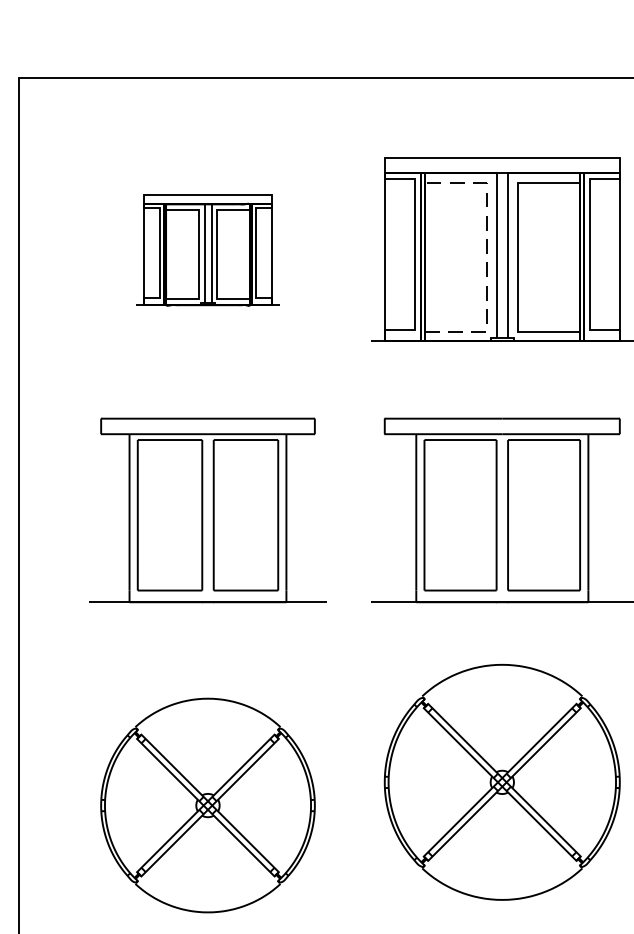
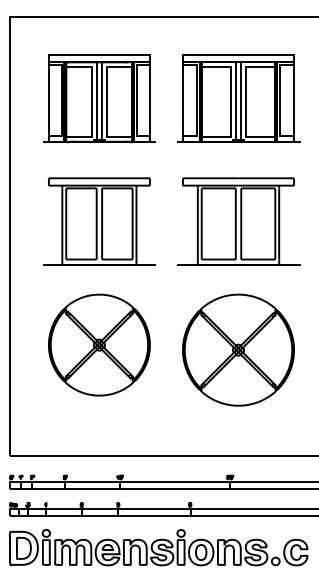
part: (208, 249) -> (99, 98), size x1.67
line: (487, 256) -> (231, 101), dashed -> solid
part: (208, 804) -> (99, 344), moved

